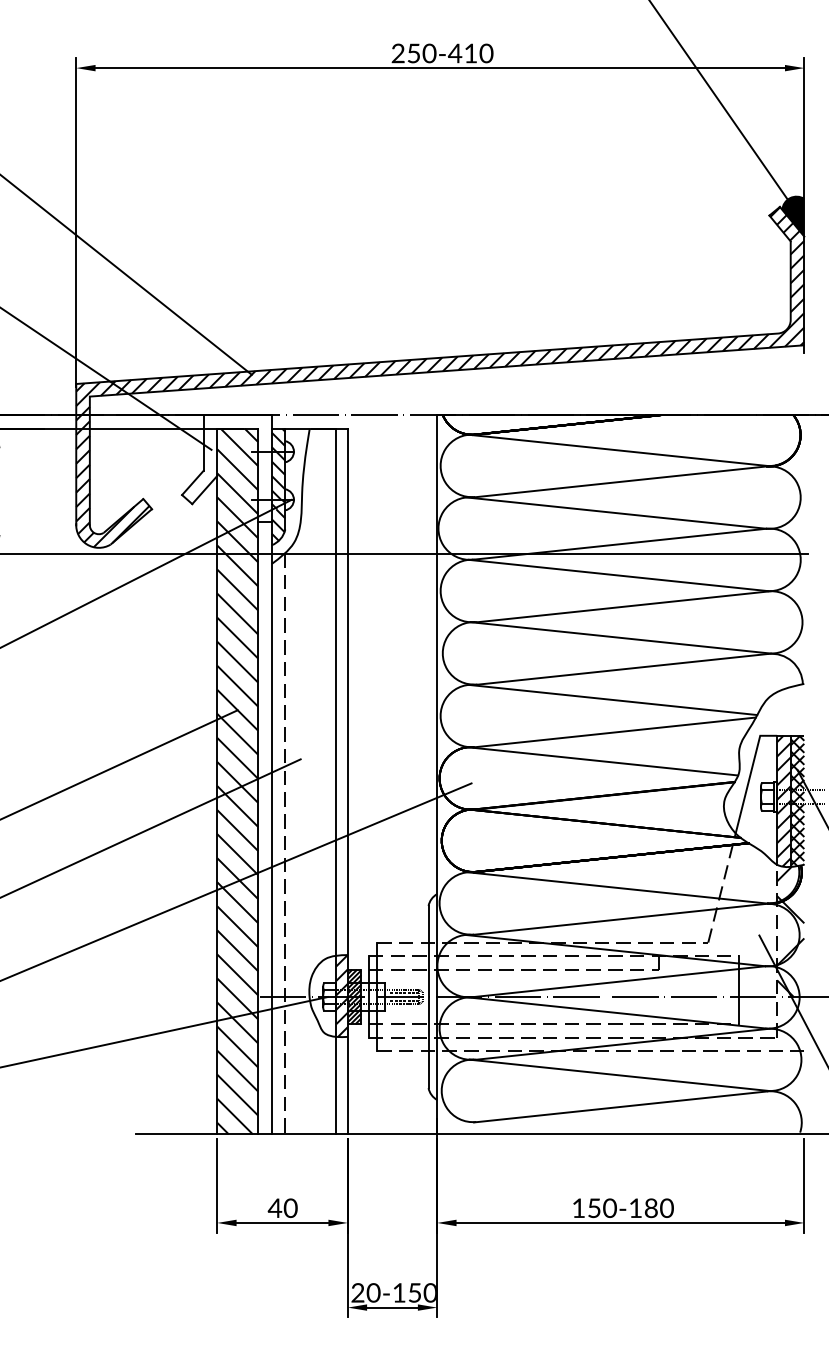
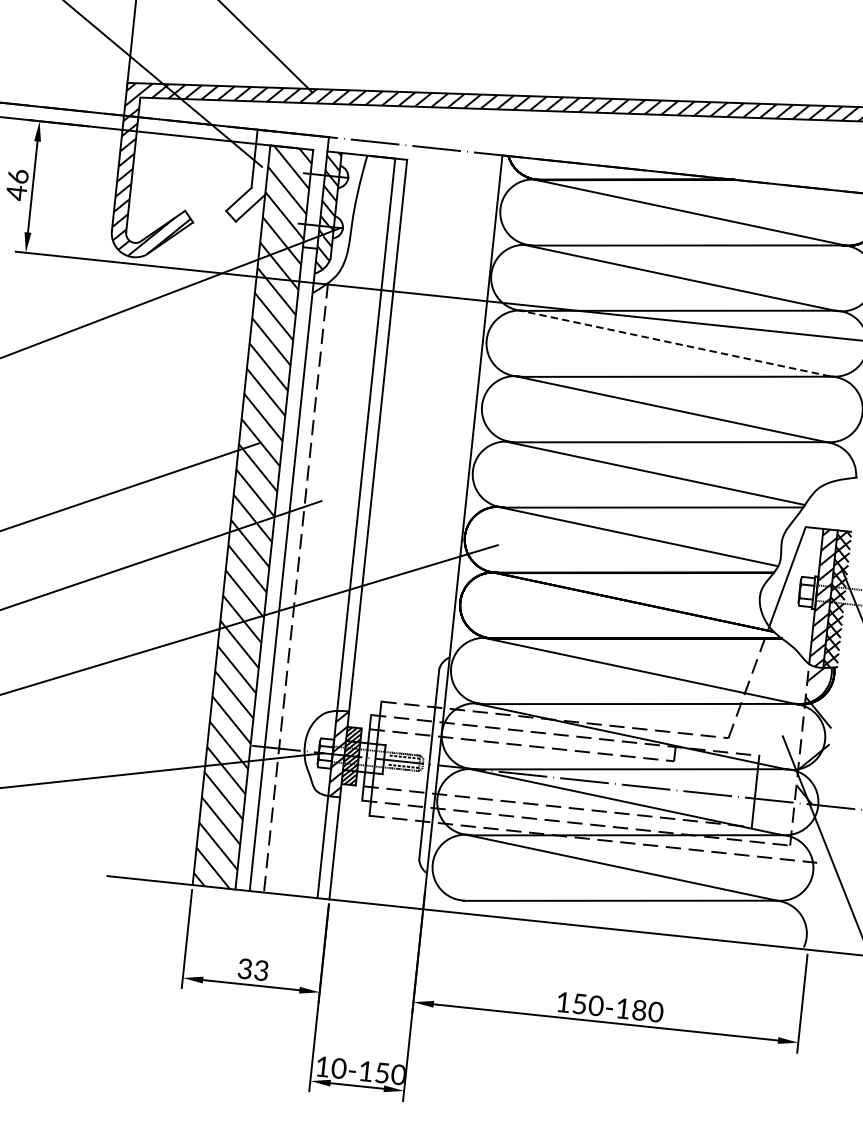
line: (618, 575) -> (674, 343), solid -> dashed
text: (282, 1208) -> (252, 969), 40 -> 33
text: (357, 1292) -> (322, 1066), 20-150 -> 10-150

